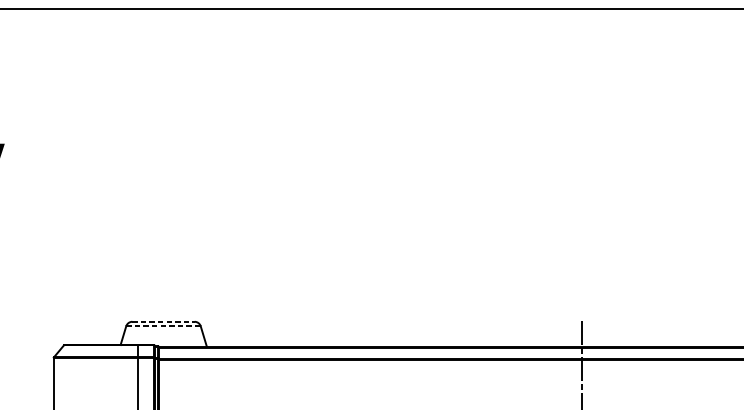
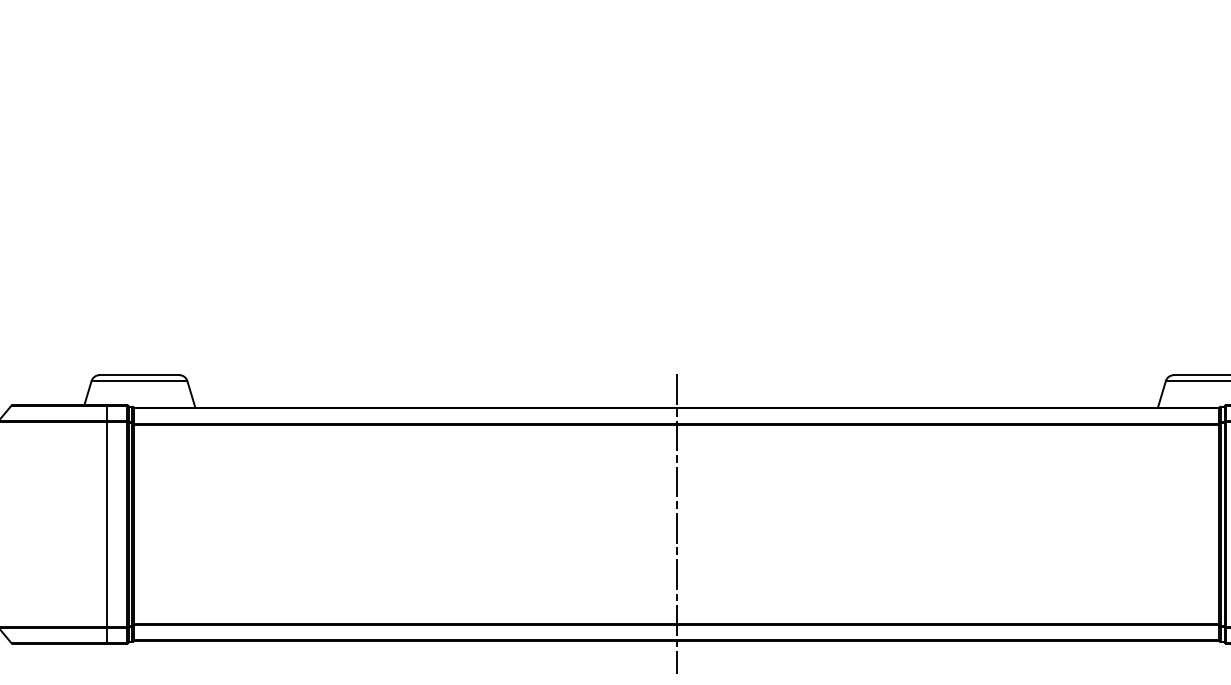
line: (163, 322) -> (139, 375), dashed -> solid
line: (163, 326) -> (139, 381), dashed -> solid

